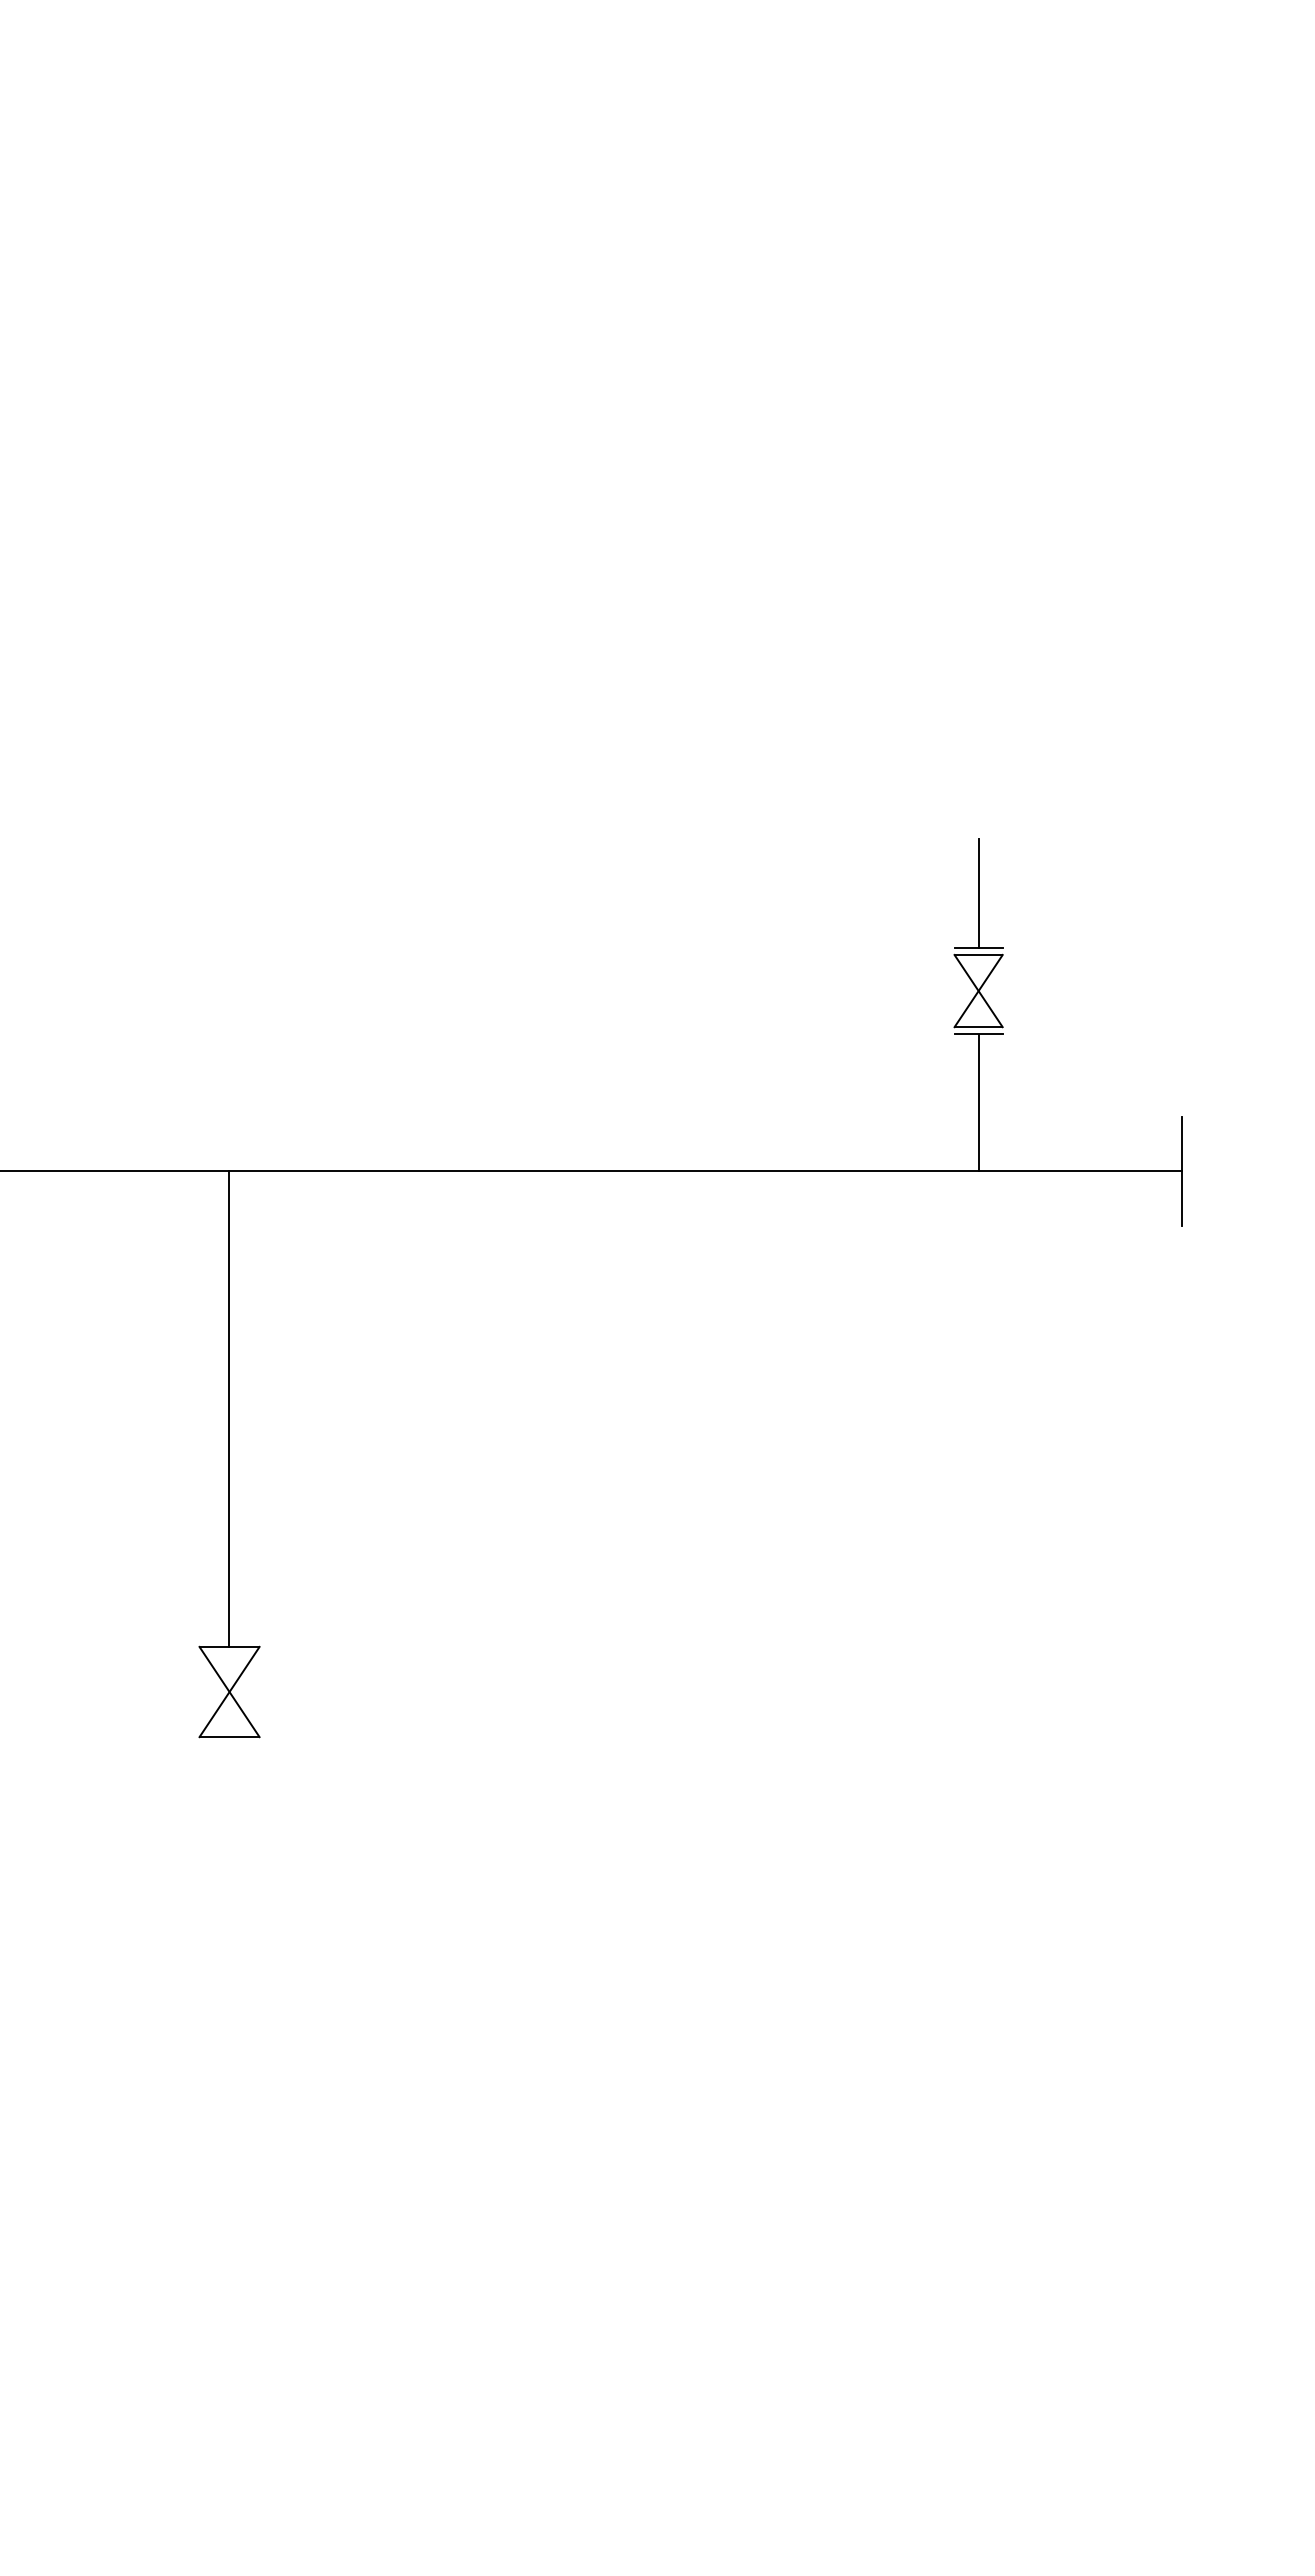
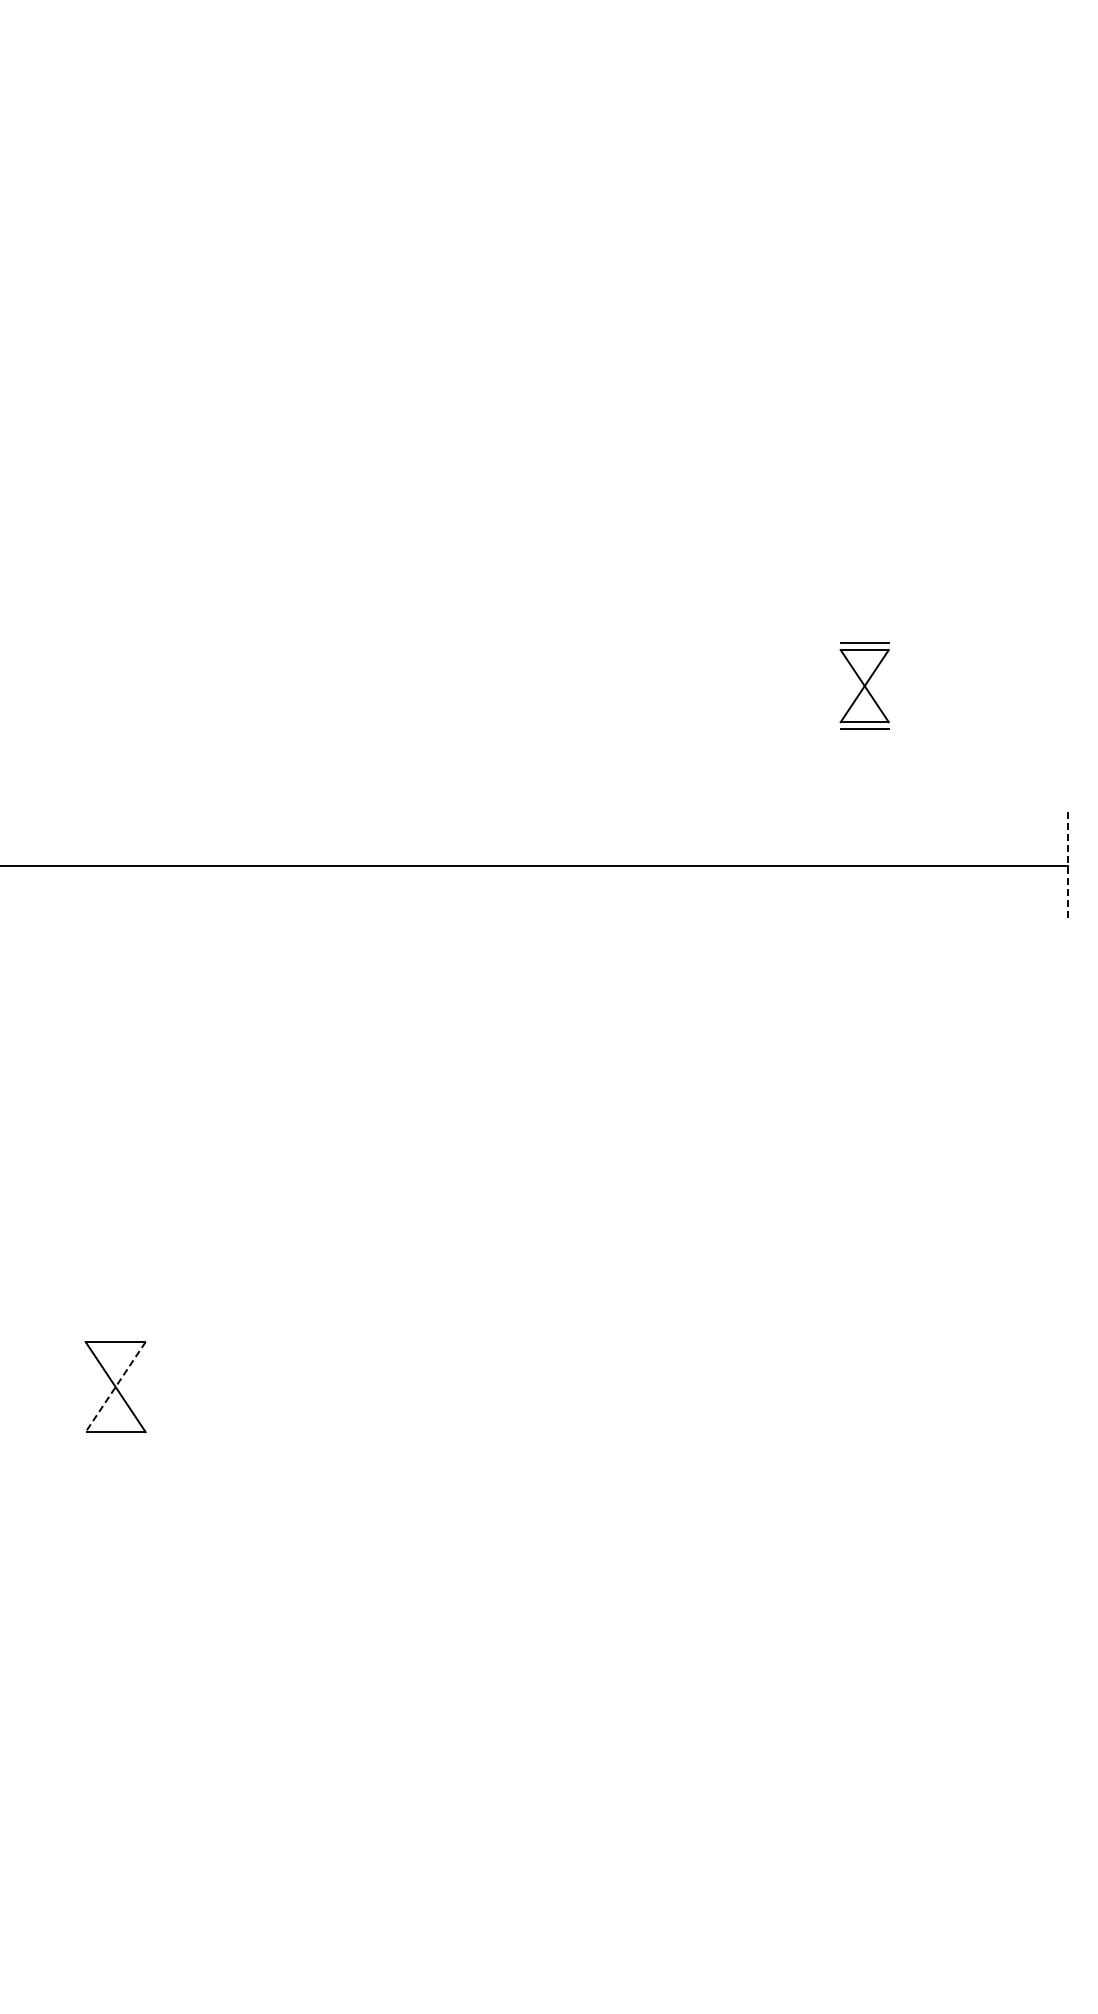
line: (978, 892) -> (864, 587), removed
line: (978, 1102) -> (864, 797), removed
line: (1181, 1171) -> (1067, 866), solid -> dashed
line: (229, 1408) -> (115, 1103), removed
line: (229, 1692) -> (115, 1387), solid -> dashed

